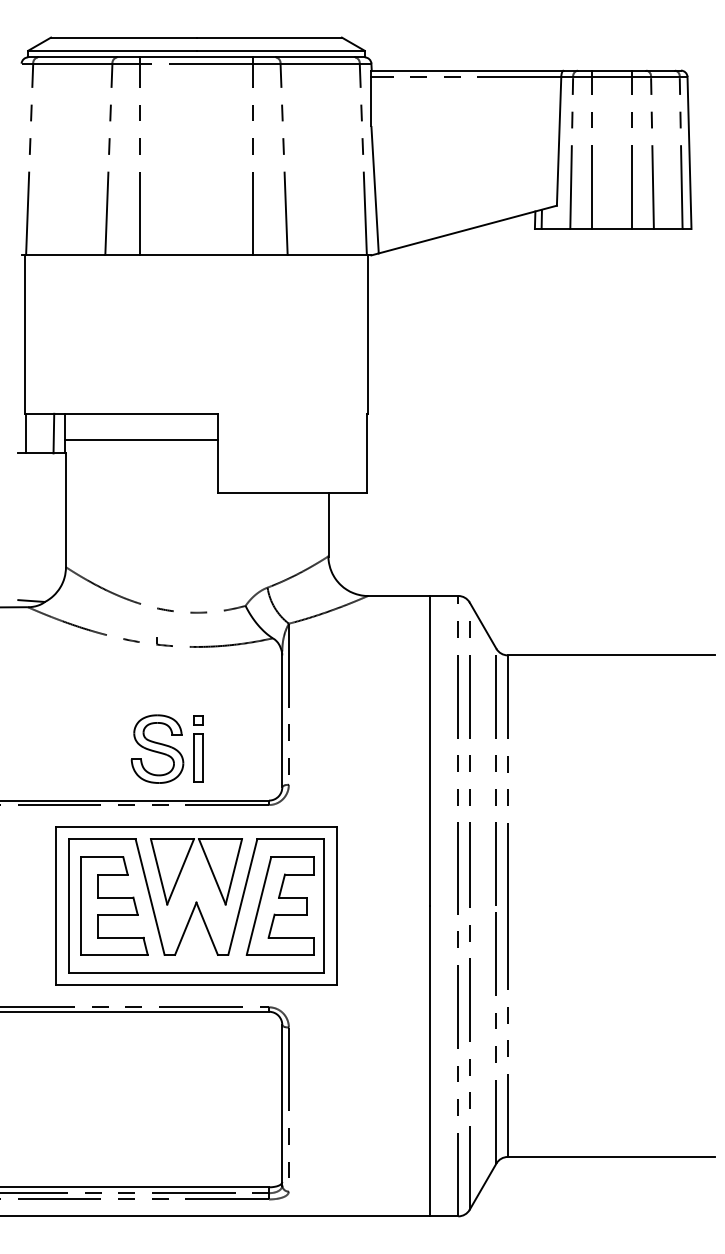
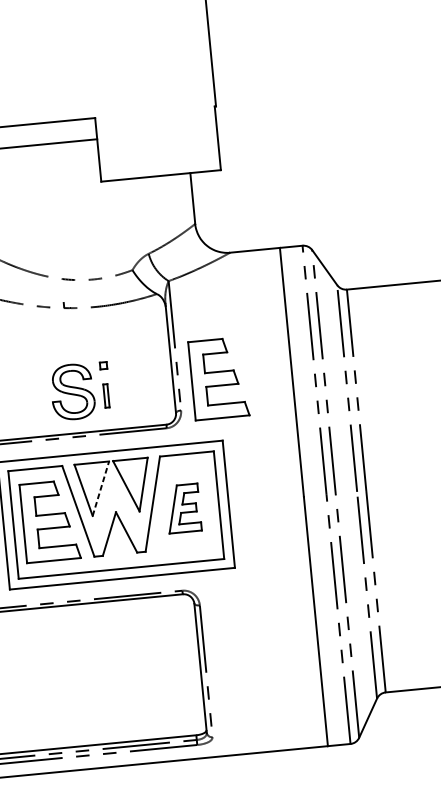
part: (339, 749) -> (219, 378), added
part: (198, 757) -> (106, 395), size x0.6
line: (180, 871) -> (100, 488), solid -> dashed
part: (279, 905) -> (182, 508), size x0.6

